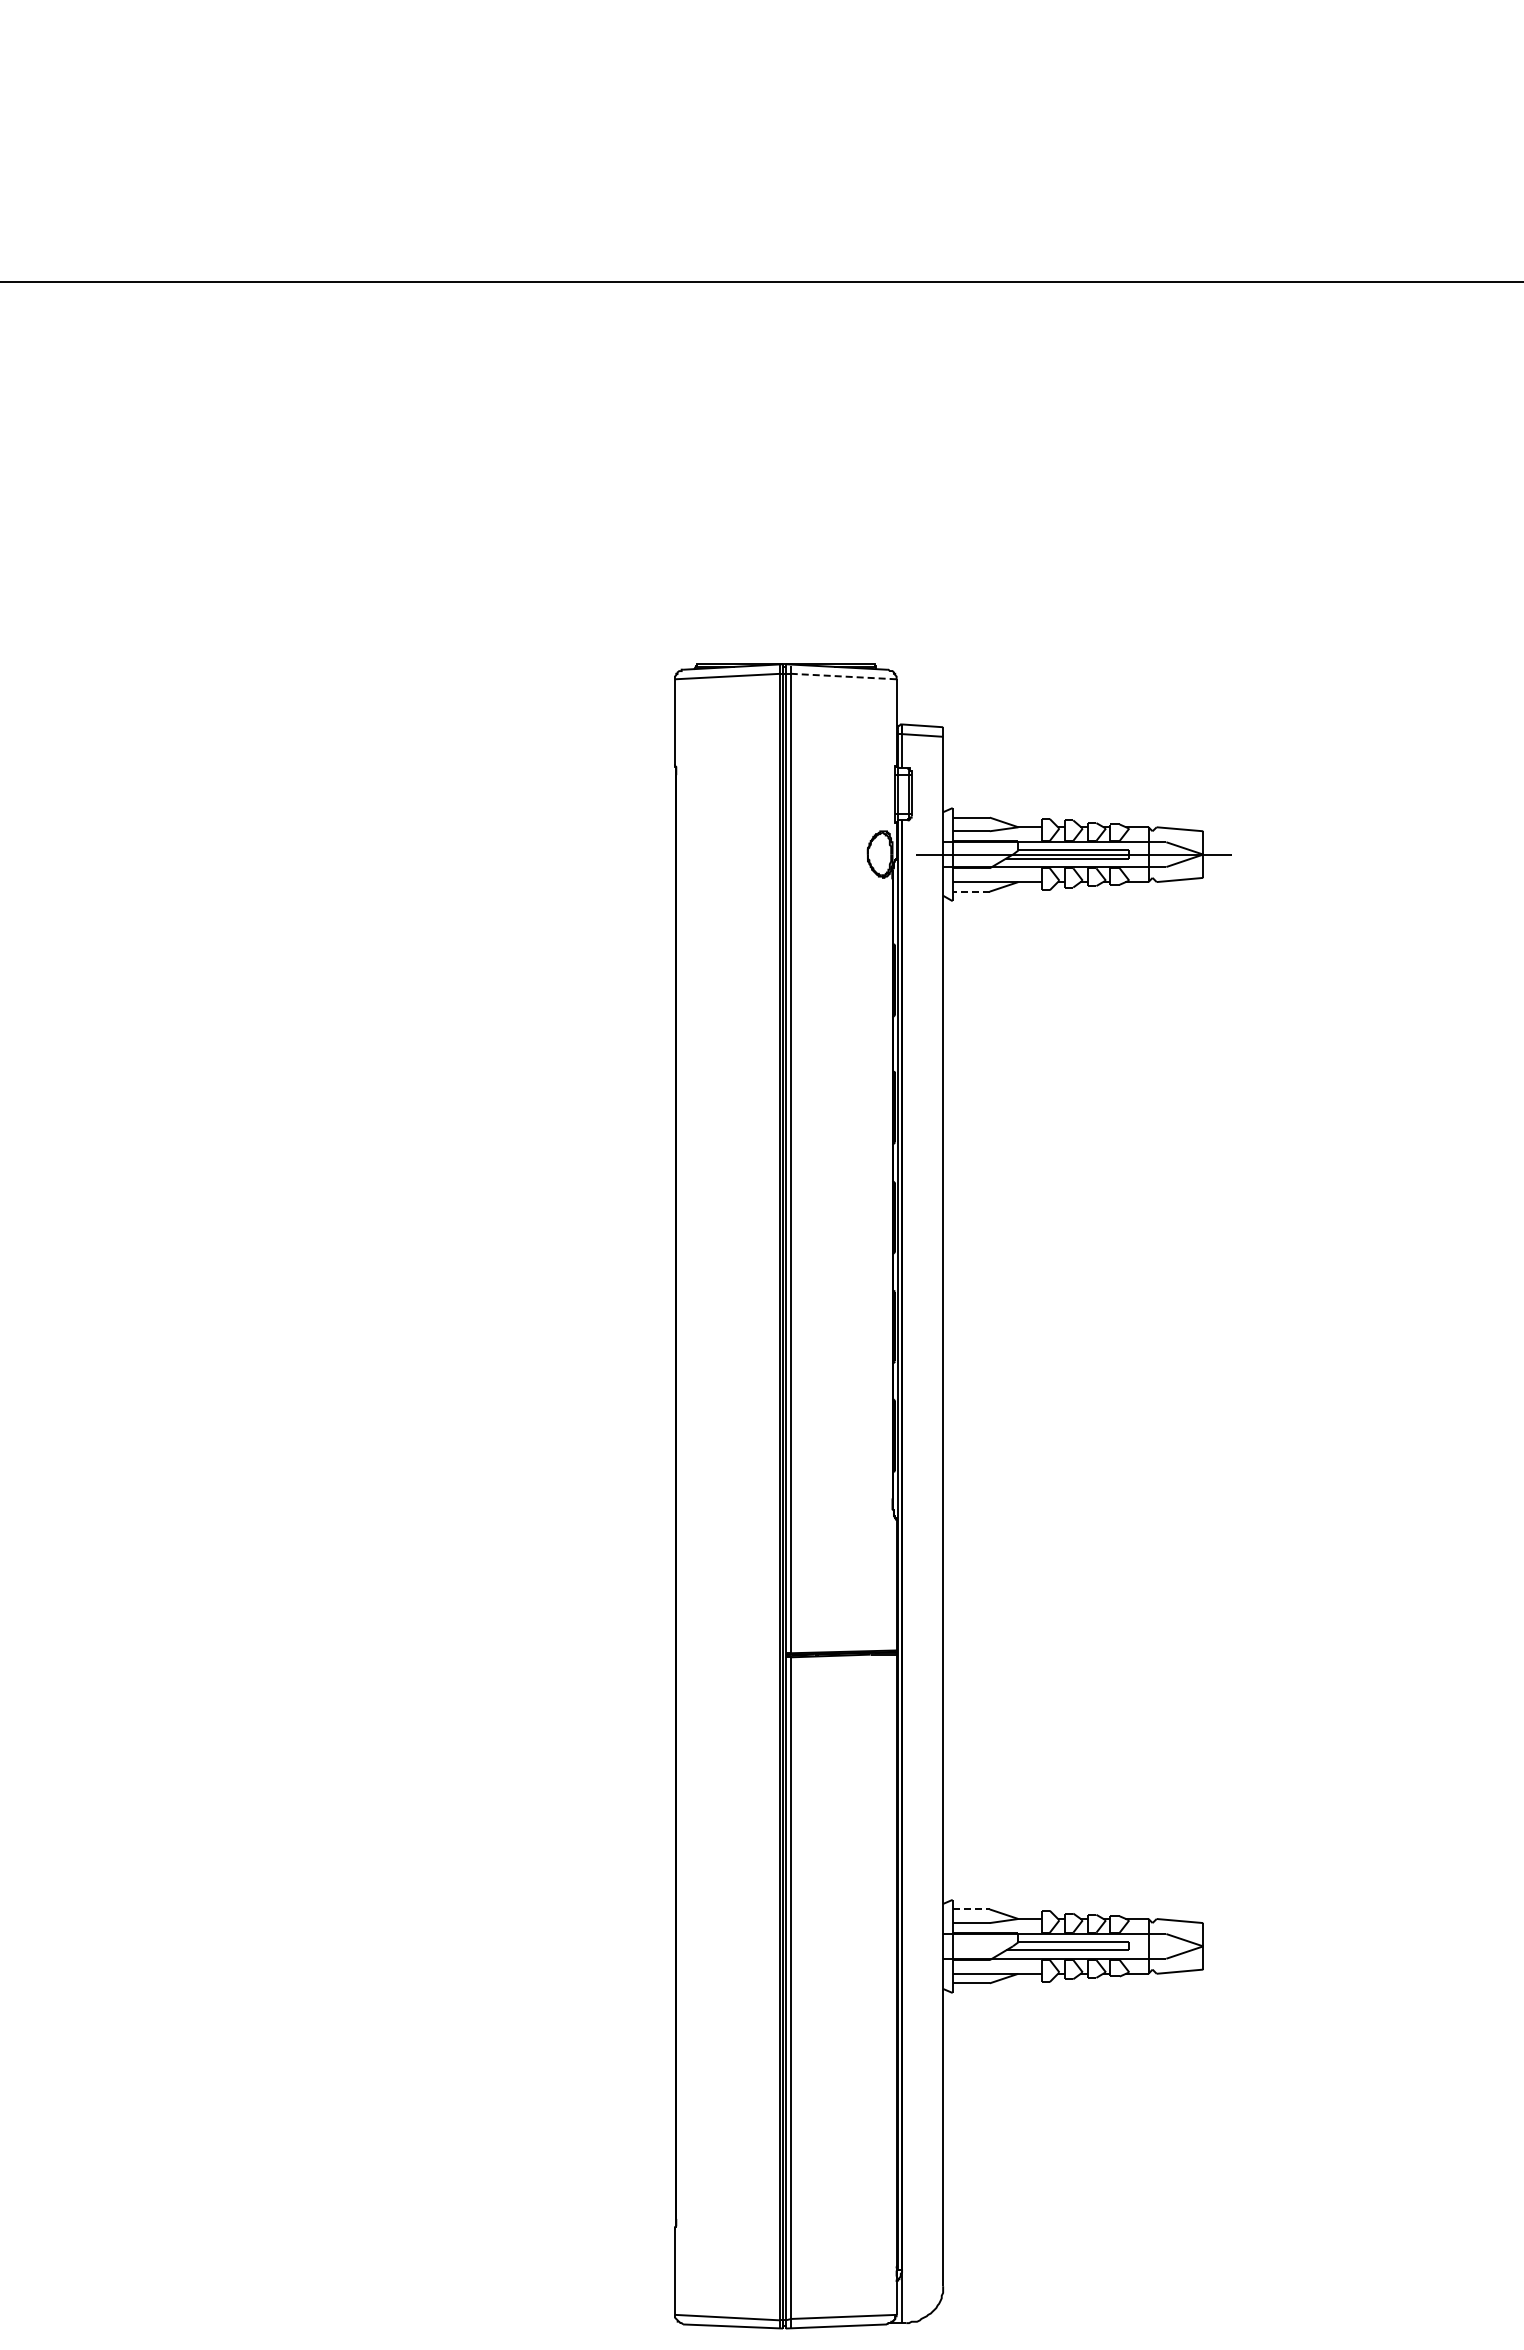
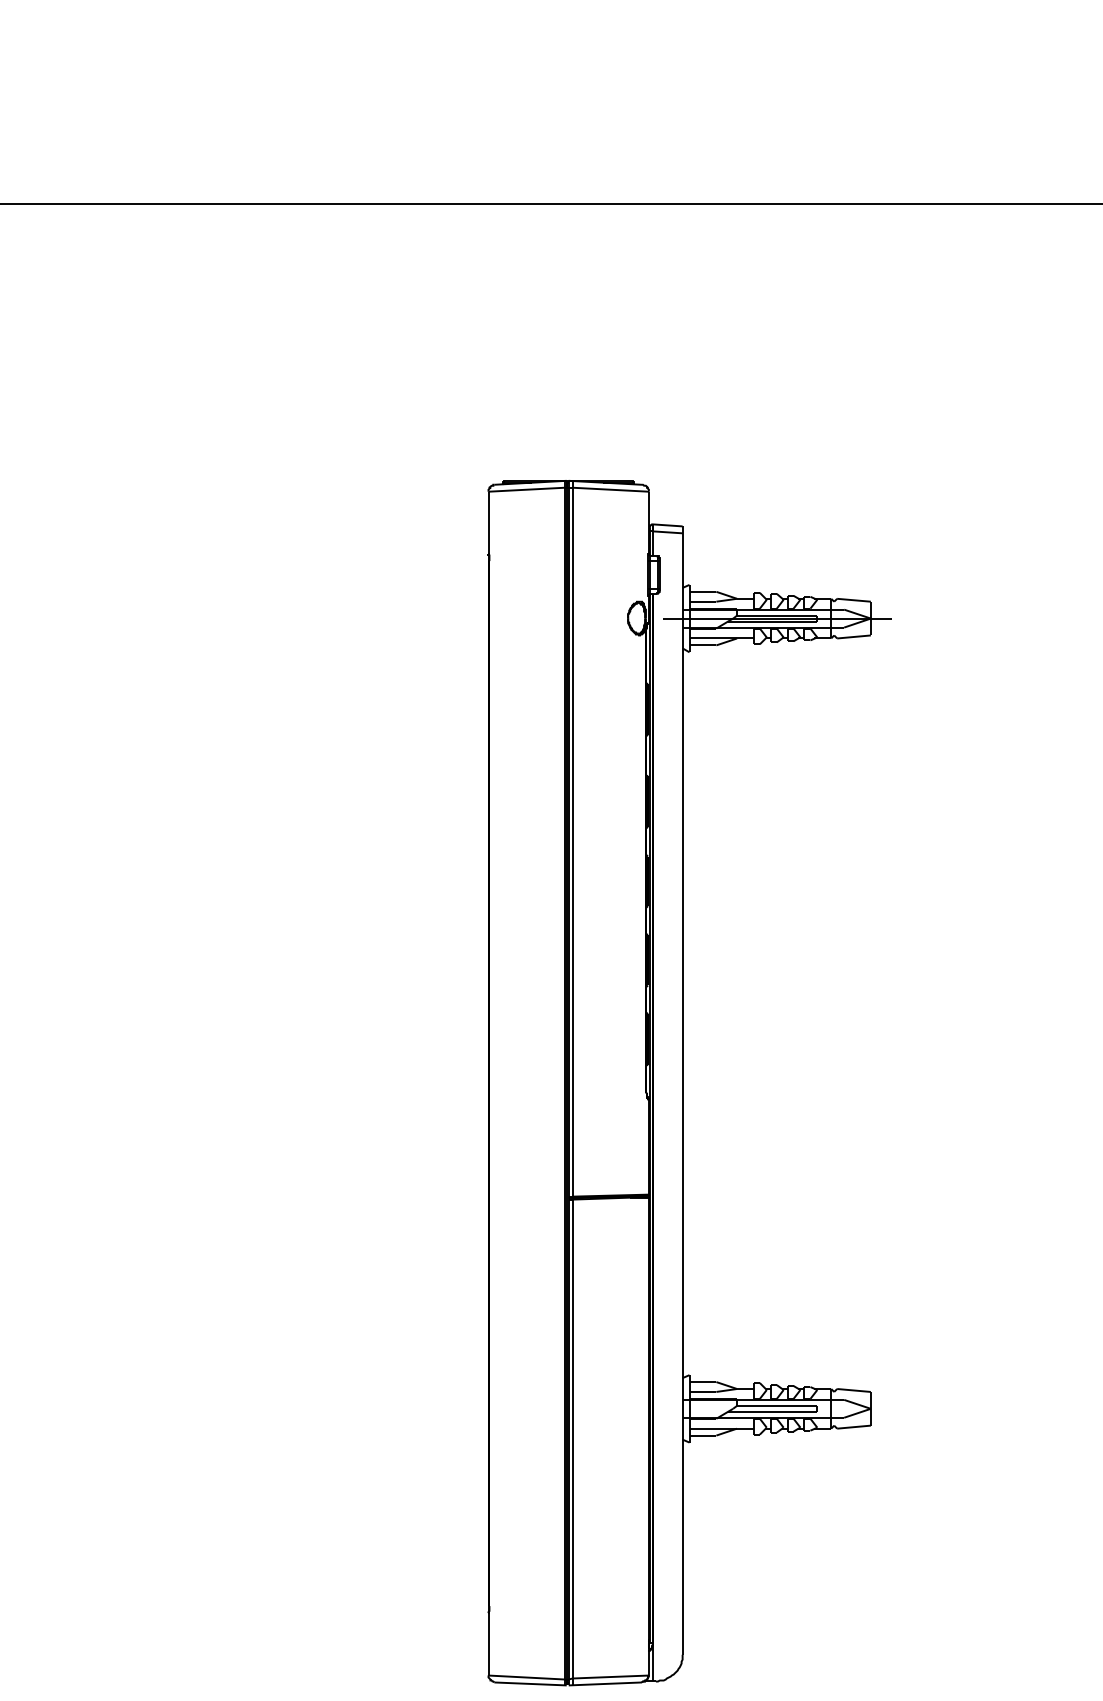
line: (843, 676) -> (610, 489), dashed -> solid
line: (971, 891) -> (703, 645), dashed -> solid
line: (971, 1909) -> (703, 1382), dashed -> solid

